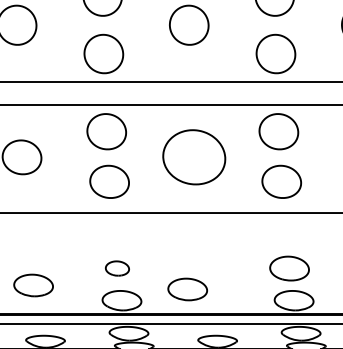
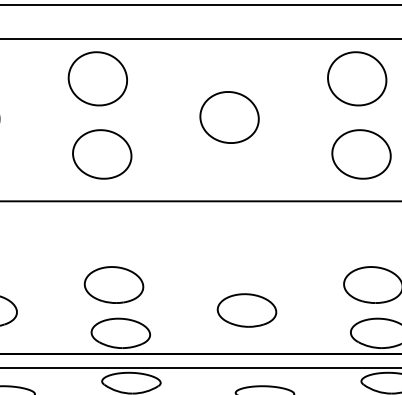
part: (193, 157) -> (228, 117), size x0.62
part: (117, 268) -> (114, 284), size x1.67
part: (187, 289) -> (246, 310), moved

